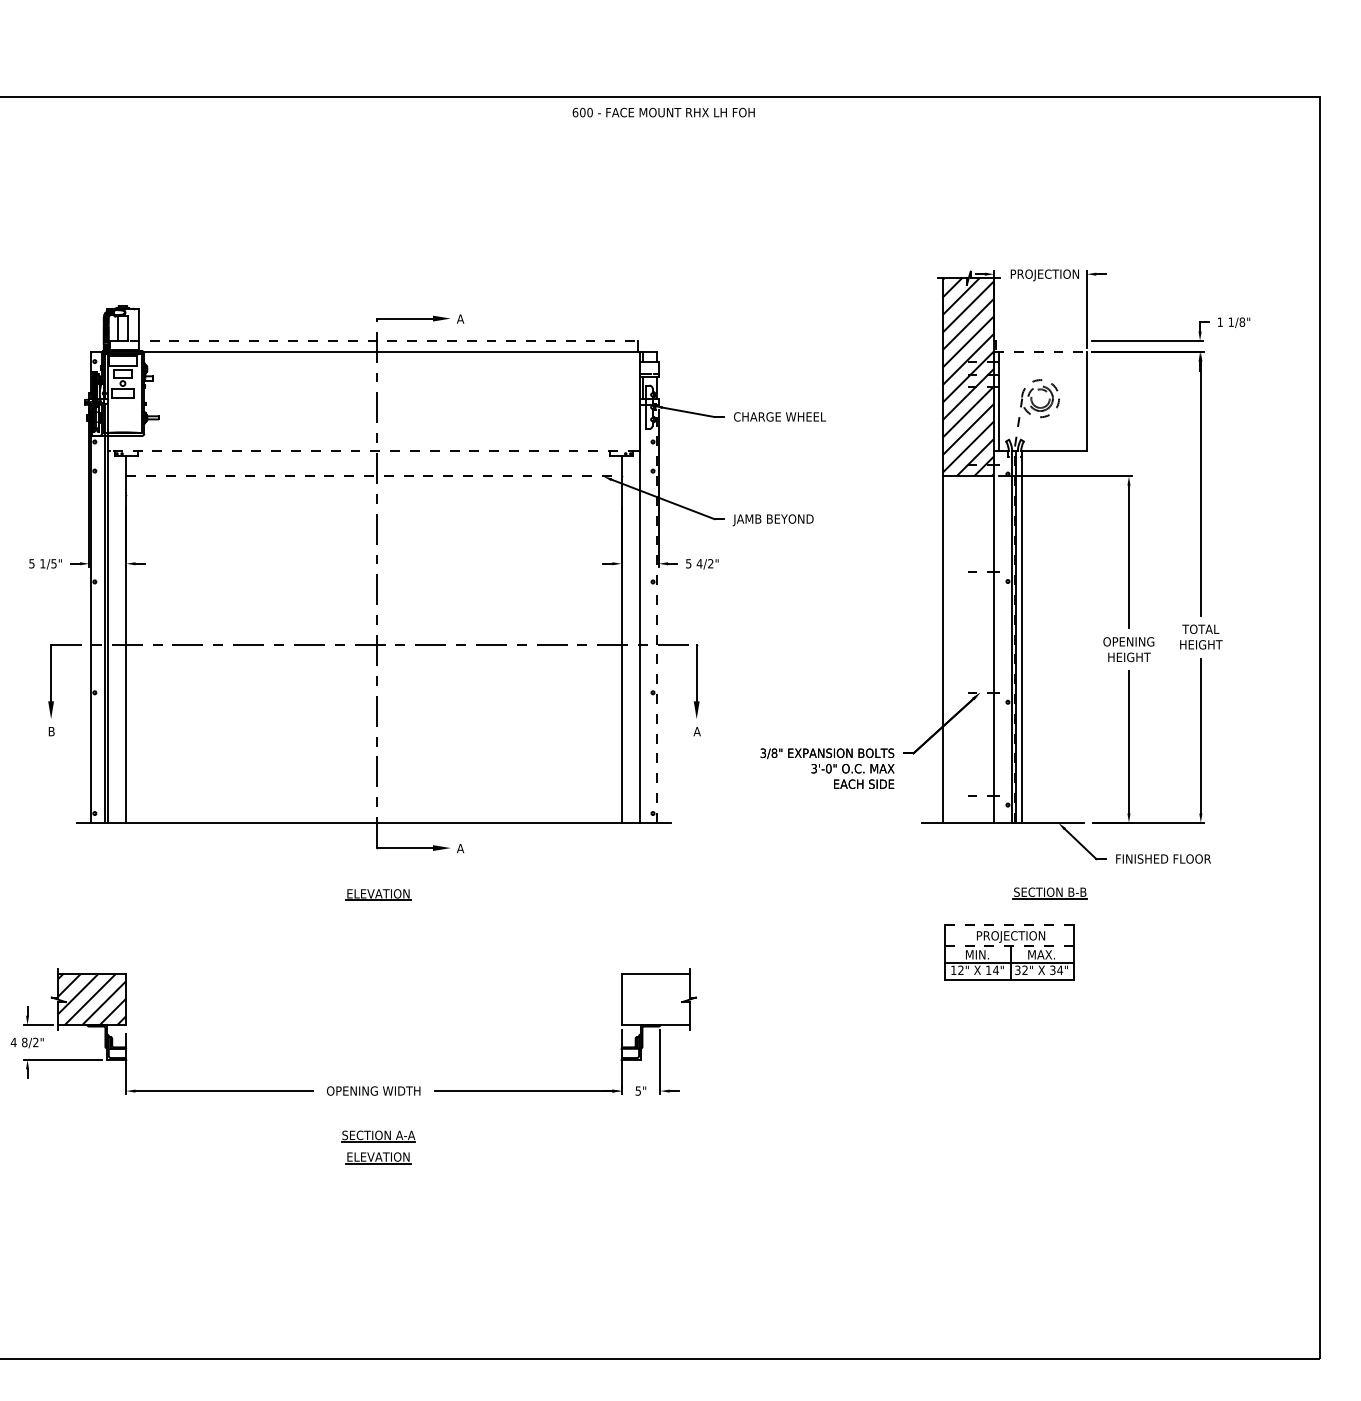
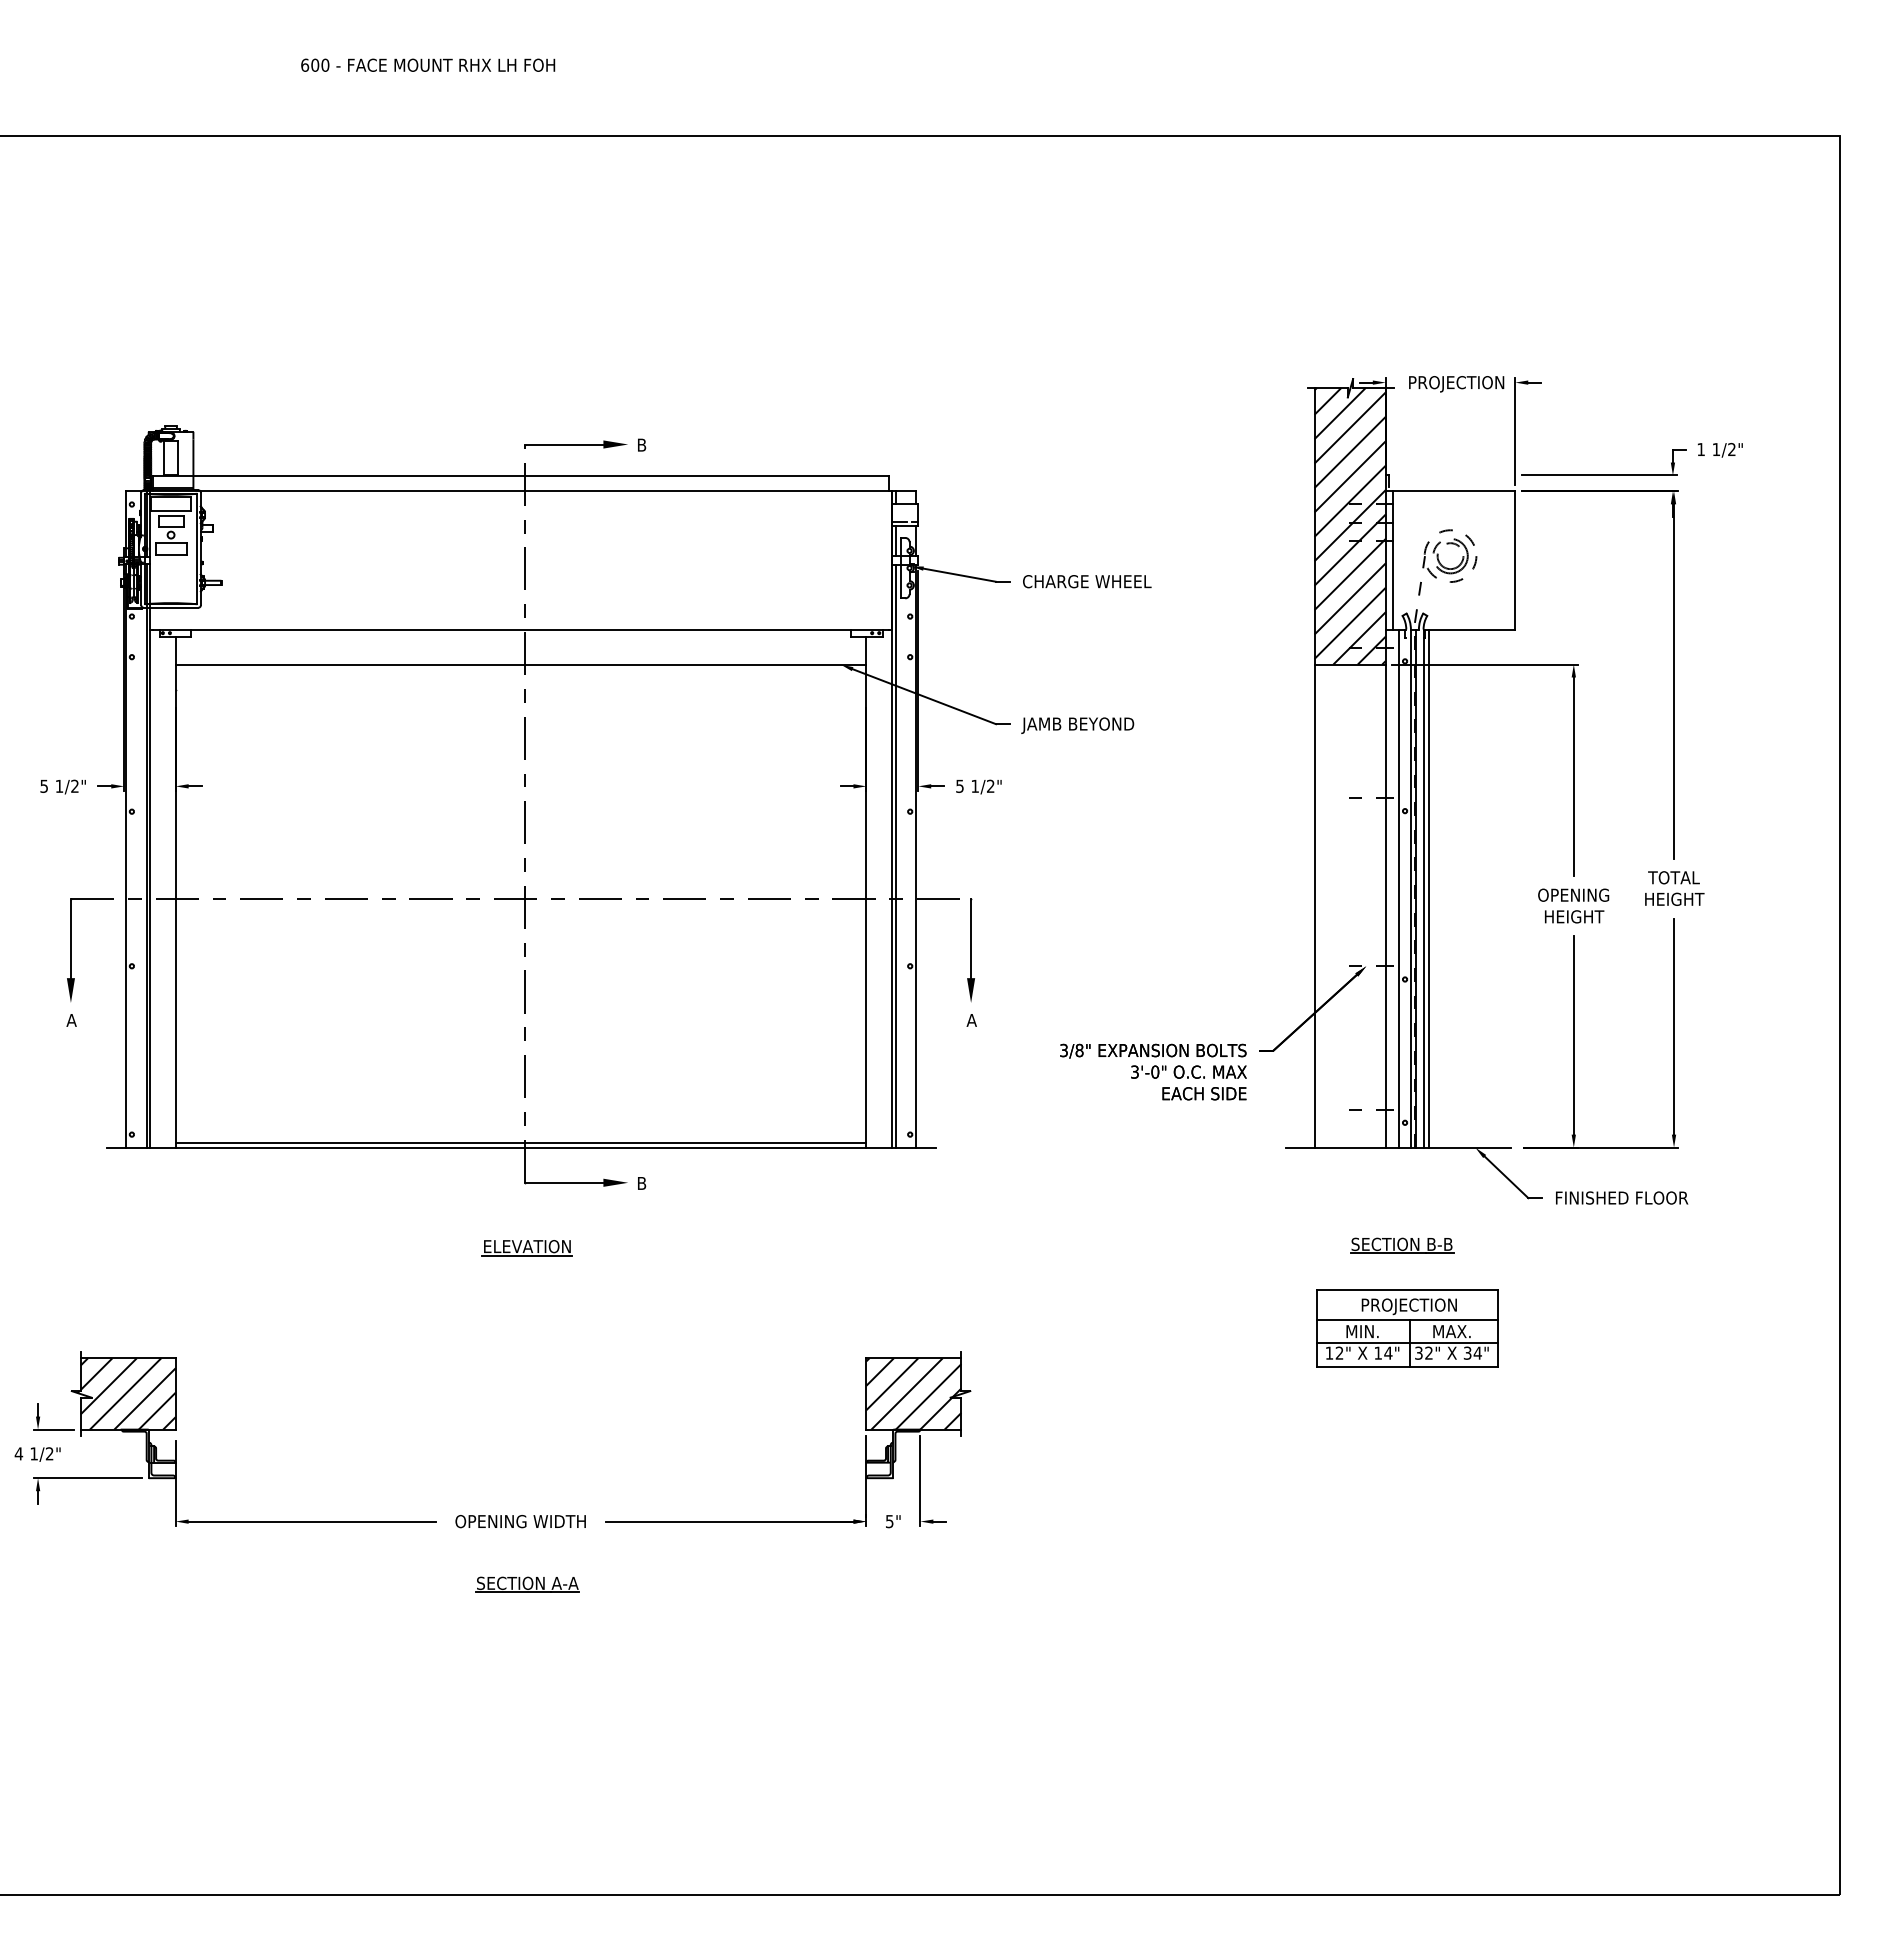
text: (664, 112) -> (428, 64), moved
text: (460, 318) -> (641, 444), A -> B
text: (1242, 322) -> (1731, 449), 1/8" -> 1/2"
line: (374, 341) -> (521, 476), dashed -> solid
line: (1040, 352) -> (1450, 491), dashed -> solid
line: (373, 451) -> (520, 629), dashed -> solid
line: (374, 476) -> (521, 664), dashed -> solid
text: (53, 563) -> (74, 785), 1/5" -> 1/2"
text: (699, 563) -> (975, 786), 4/2" -> 1/2"
line: (642, 613) -> (895, 855), added
line: (657, 613) -> (916, 855), dashed -> solid
line: (1003, 637) -> (1398, 888), added
line: (1024, 637) -> (1428, 888), added
text: (51, 731) -> (71, 1020), B -> A
line: (373, 819) -> (520, 1143), added
text: (460, 848) -> (641, 1183), A -> B
part: (1050, 893) -> (1402, 1245), moved
line: (1009, 925) -> (1407, 1290), dashed -> solid
line: (1009, 946) -> (1407, 1319), dashed -> solid
hatch: (655, 999) -> (913, 1393), added
text: (24, 1042) -> (34, 1453), 8/2" -> 1/2"
part: (377, 1158) -> (526, 1615), removed

